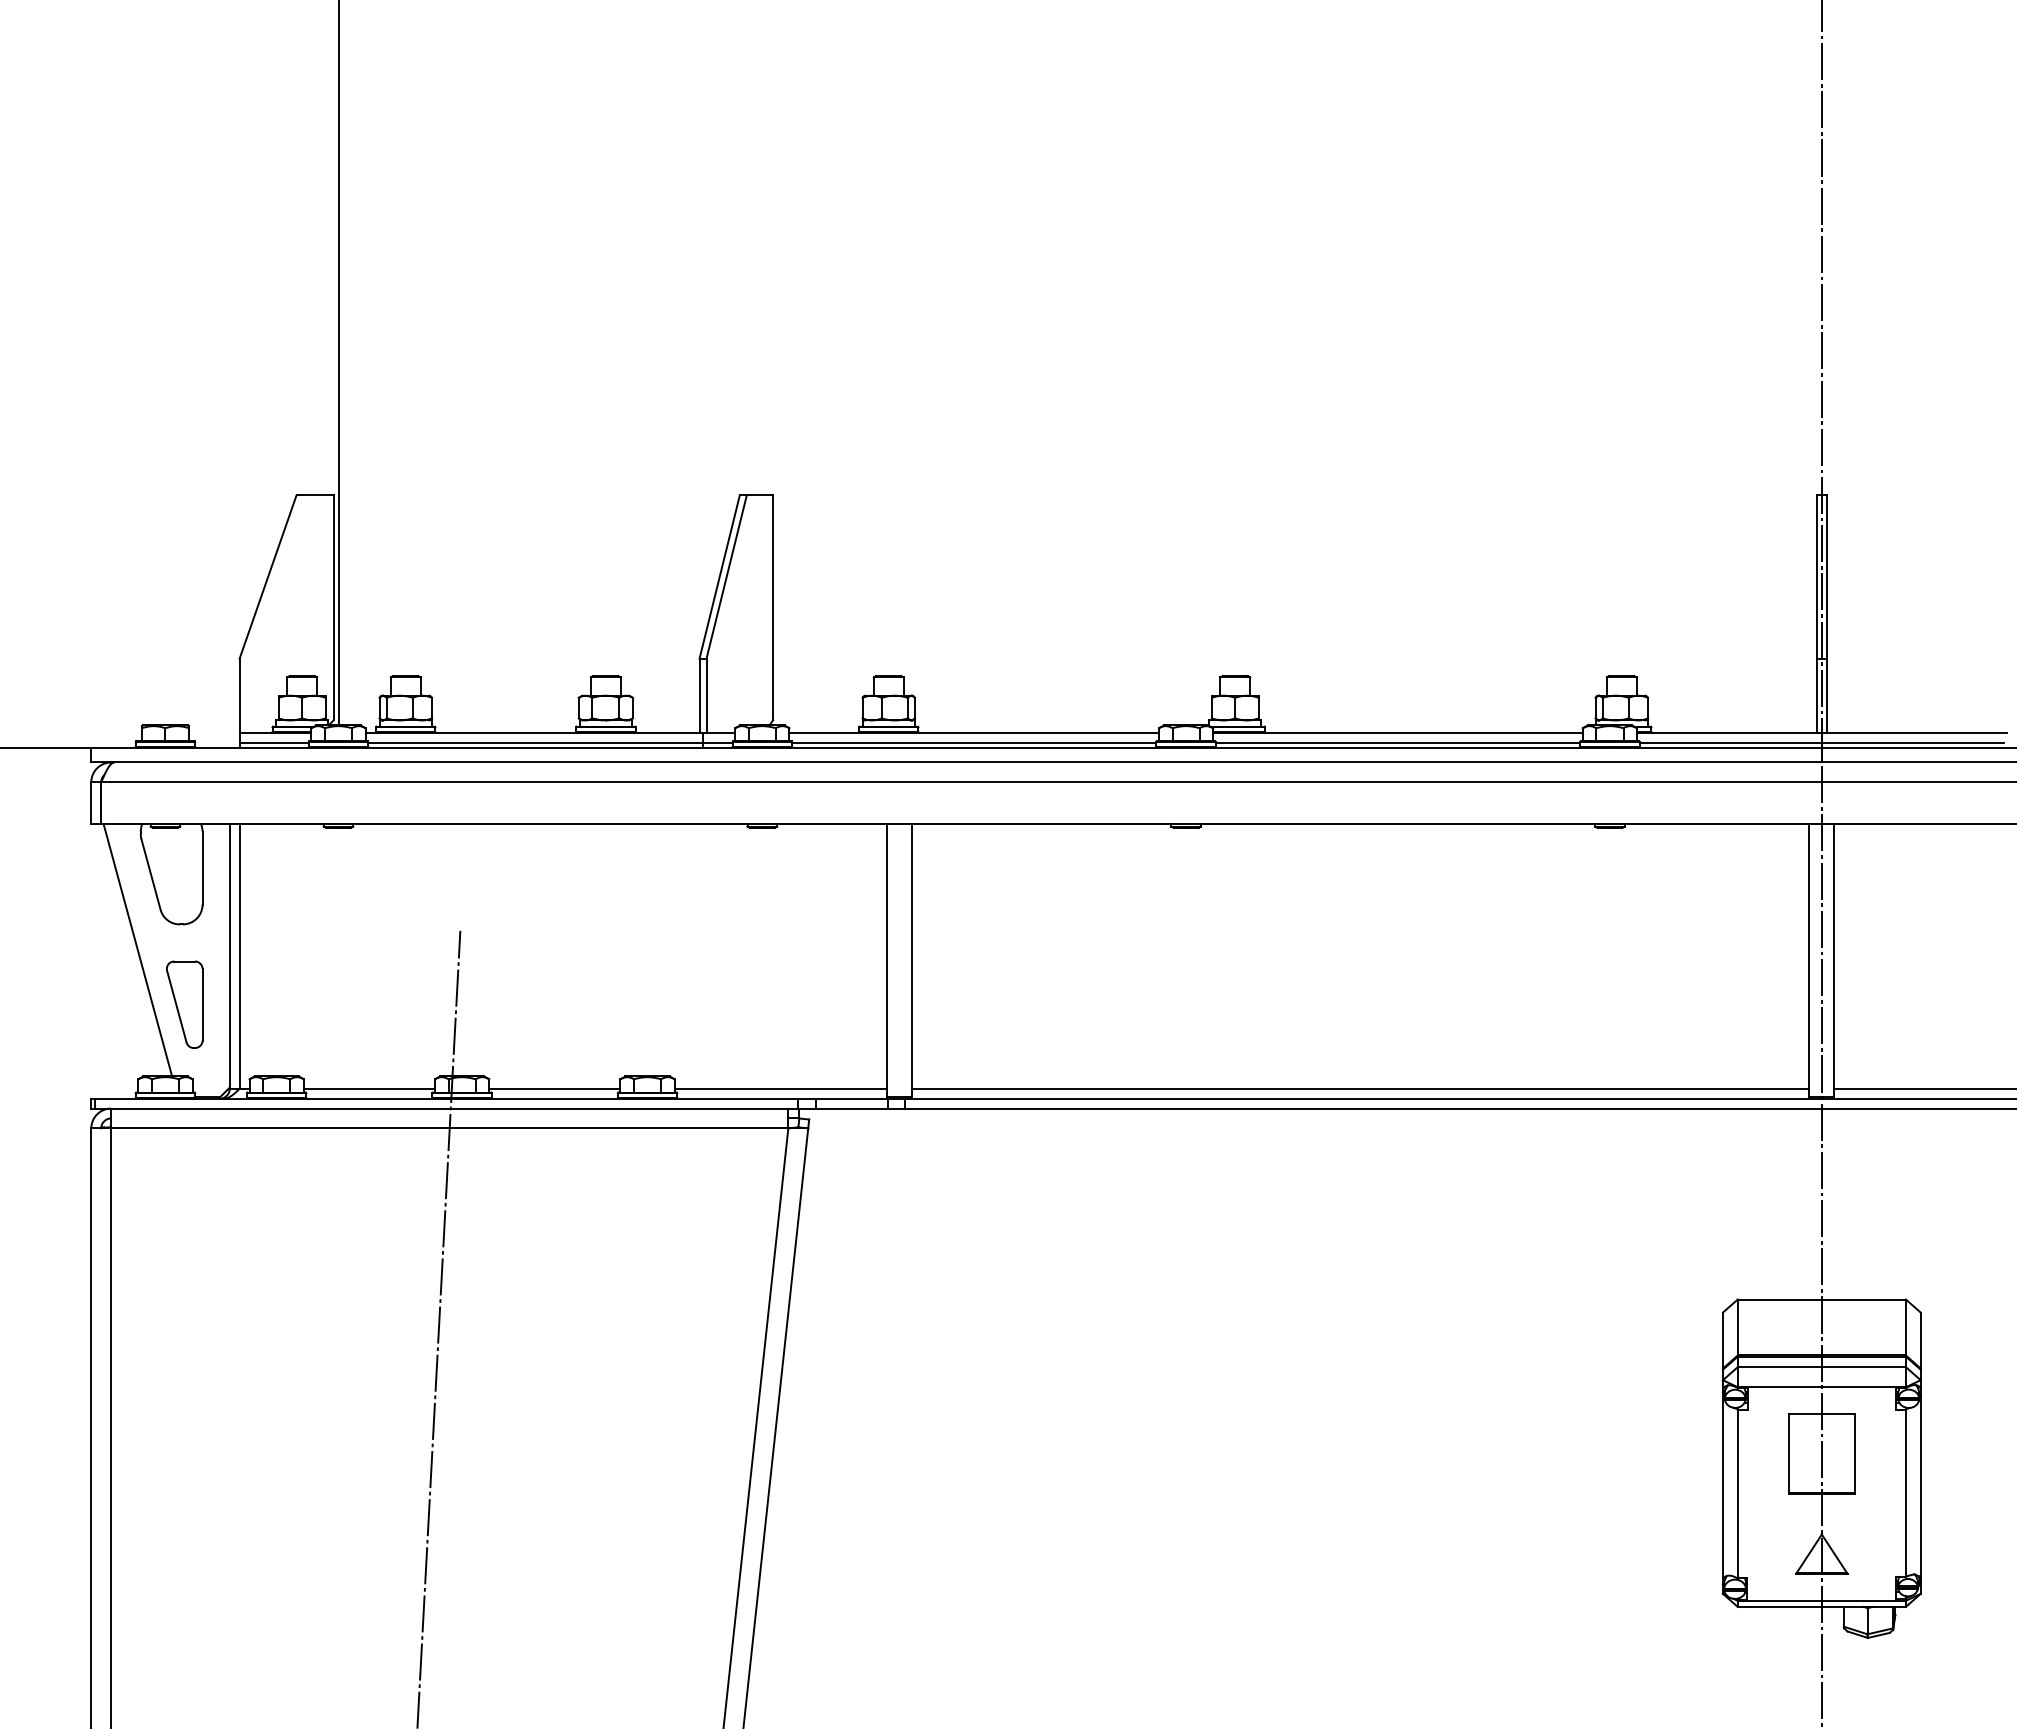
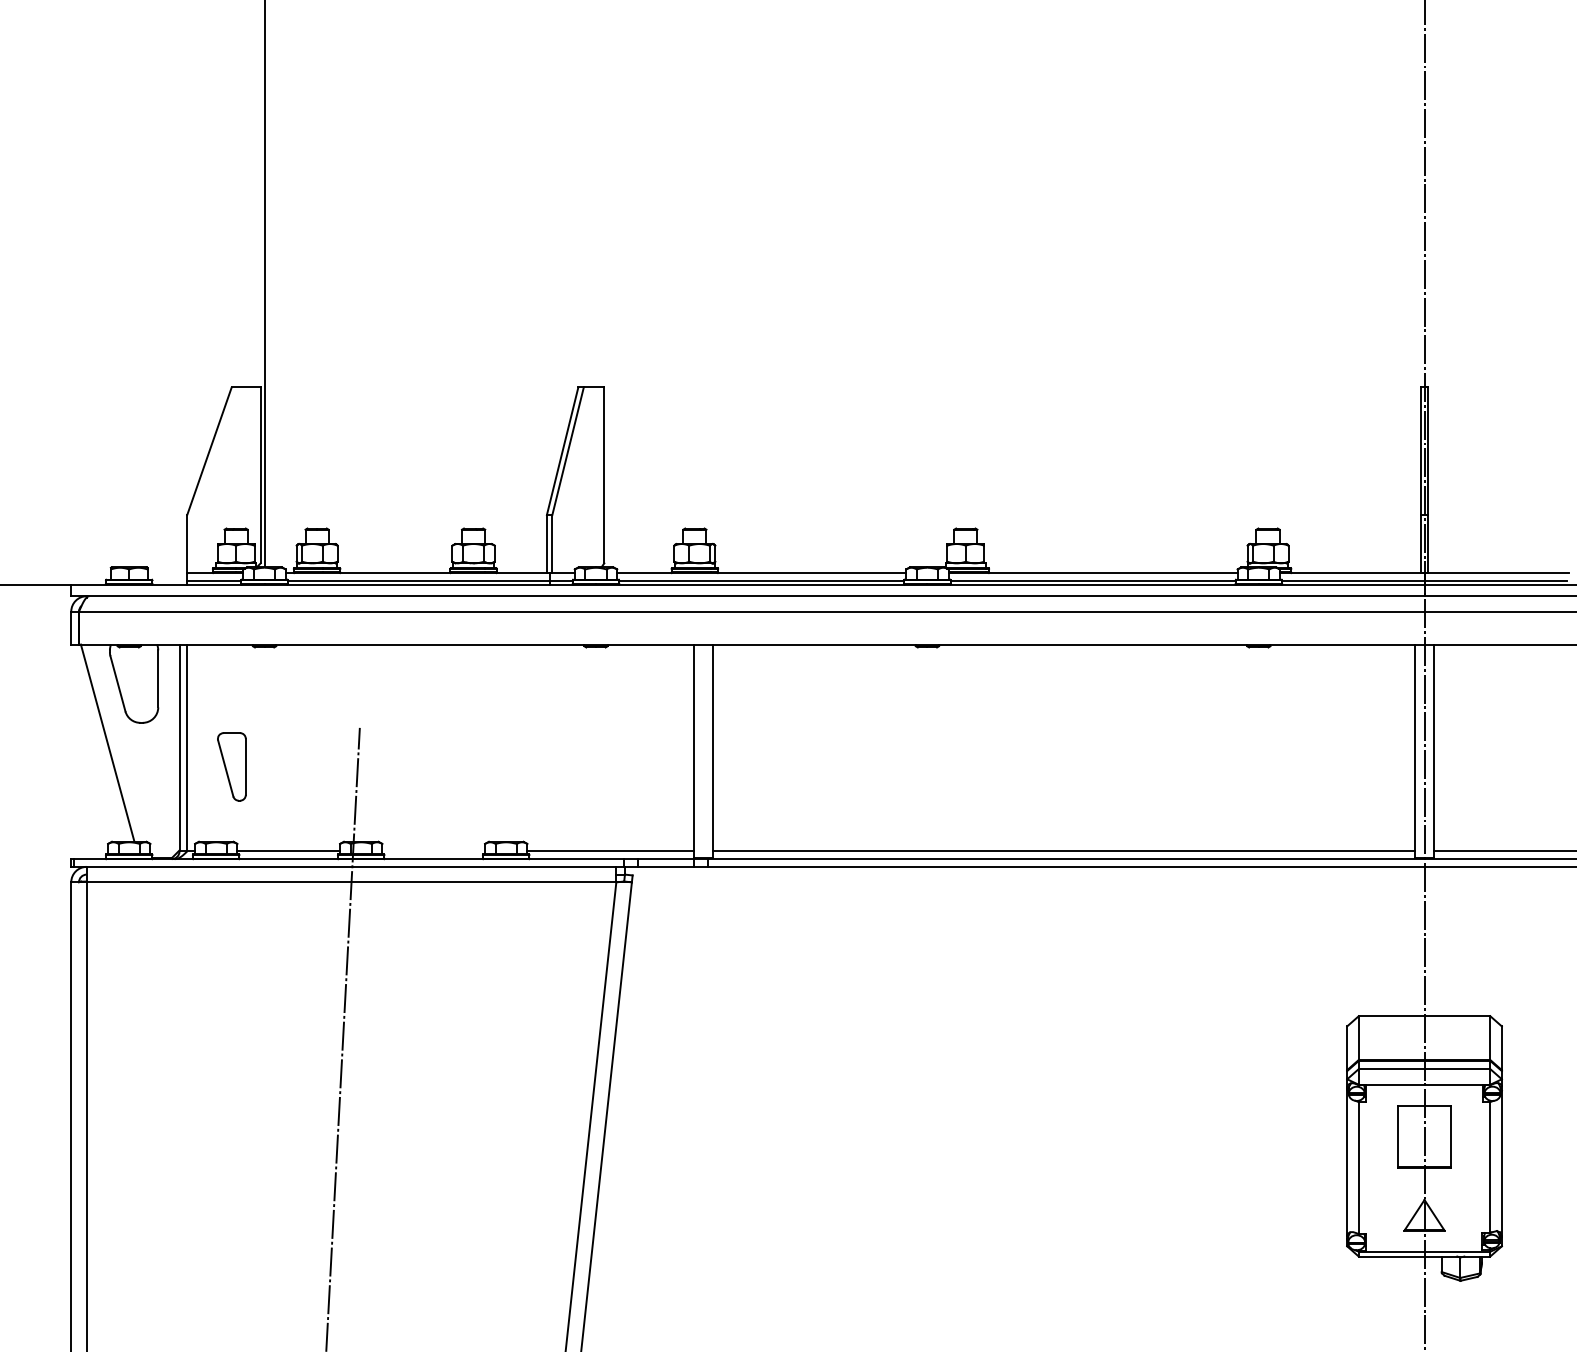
part: (184, 1004) -> (231, 766), moved
line: (554, 1088) -> (433, 851), removed

